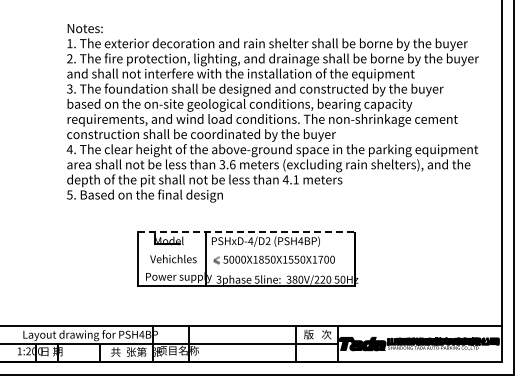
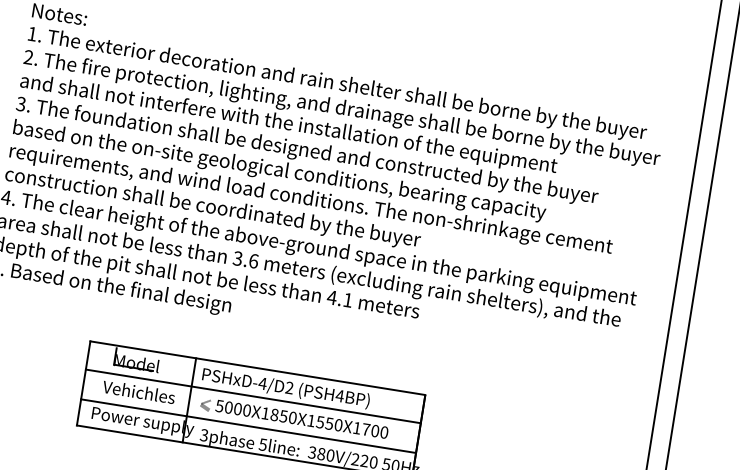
line: (246, 231) -> (258, 367), dashed -> solid
line: (245, 250) -> (252, 396), added
line: (245, 269) -> (247, 426), added

